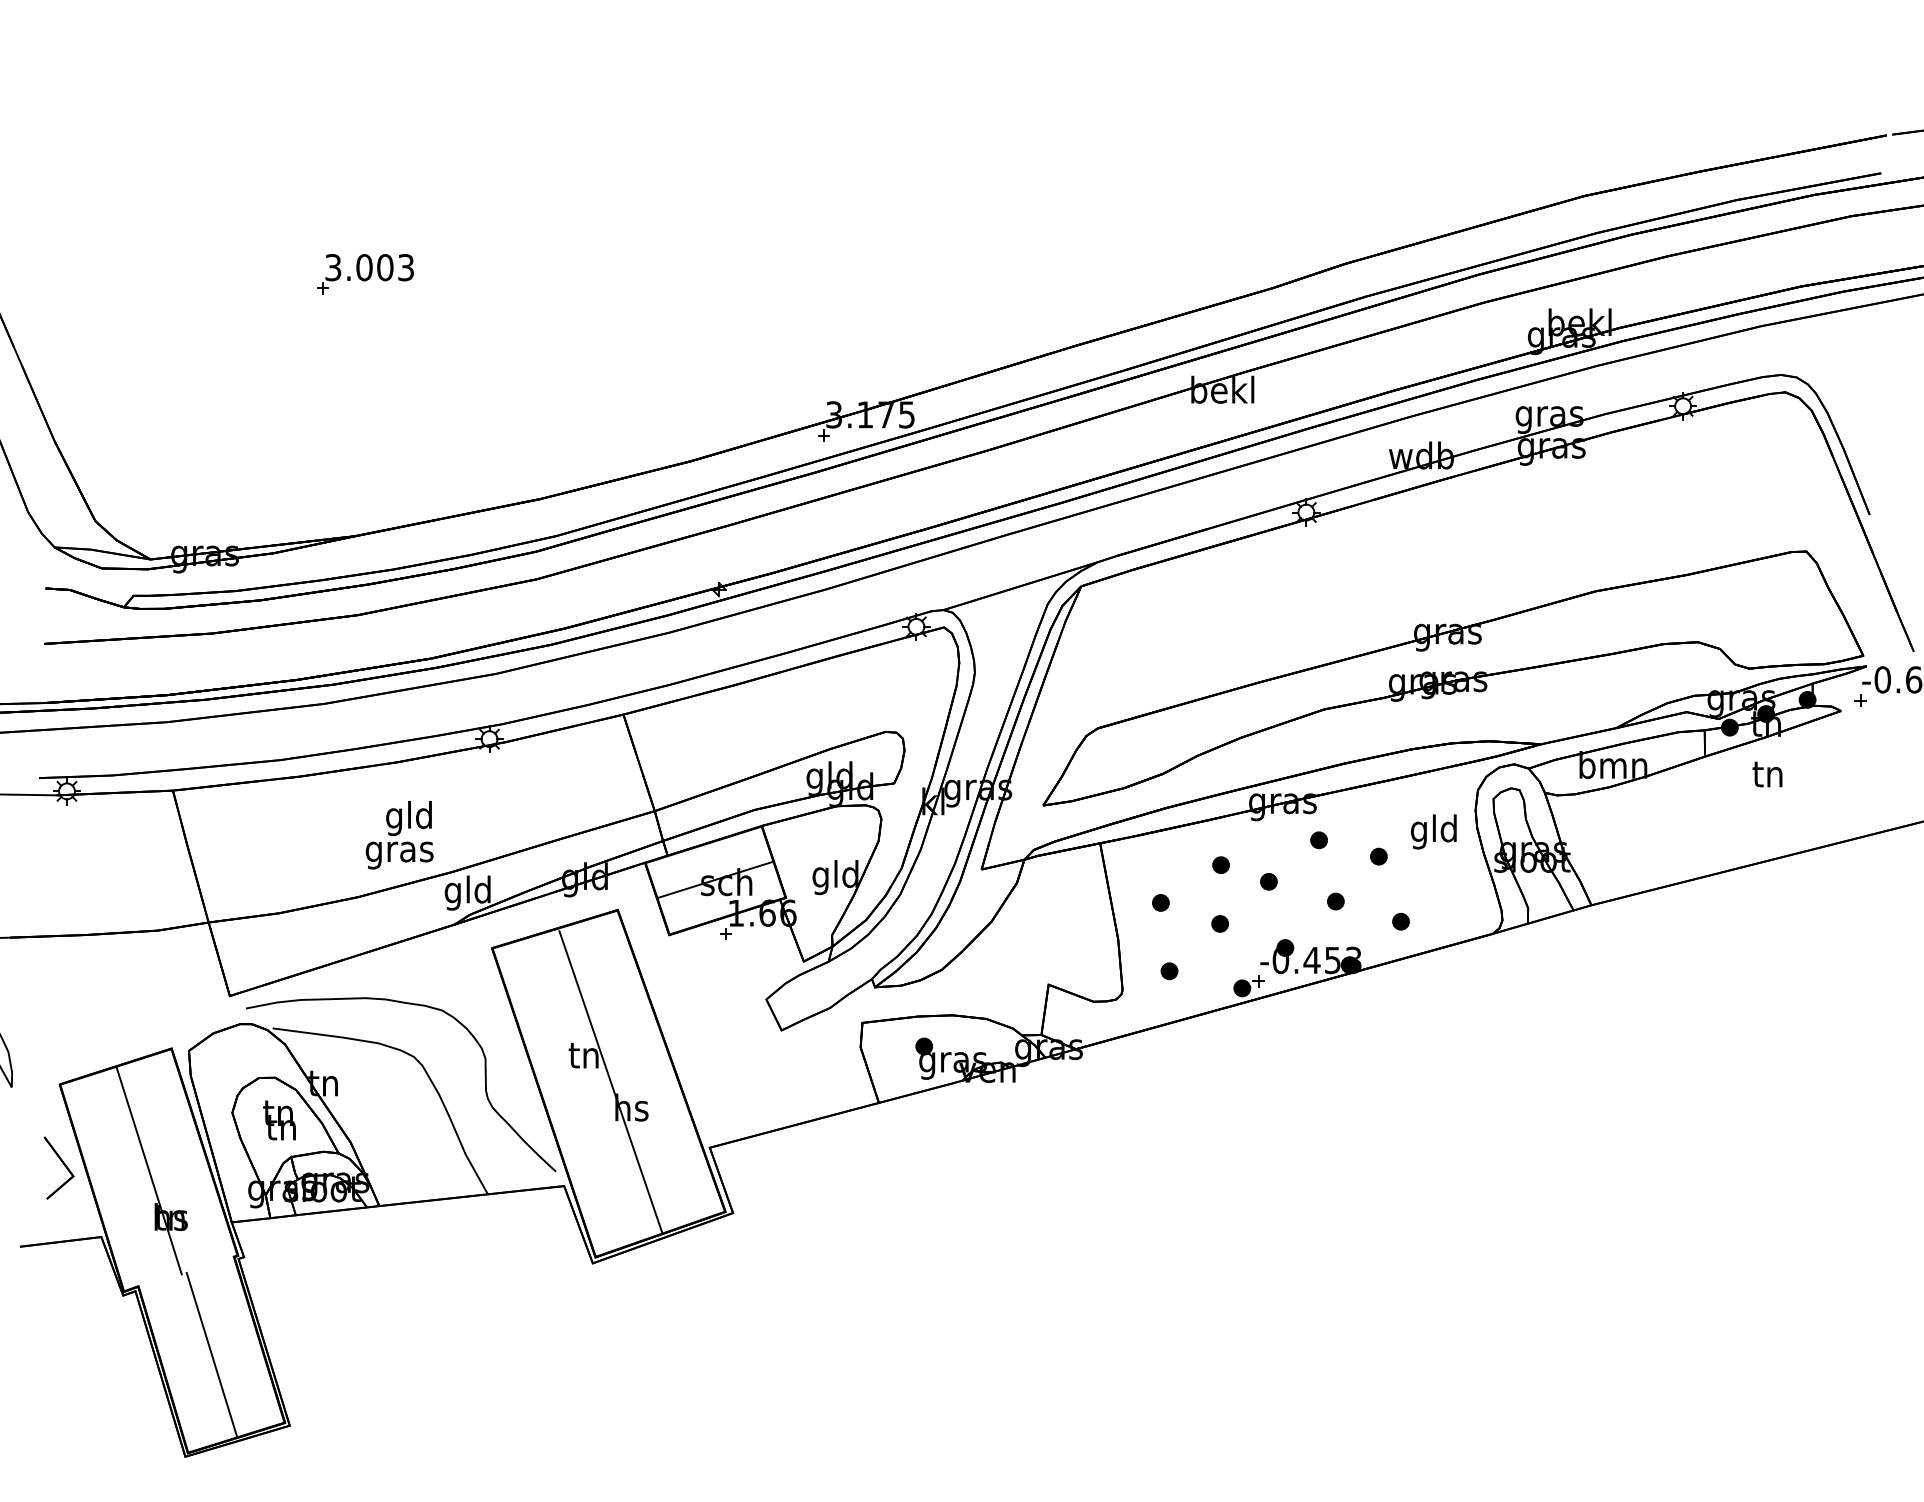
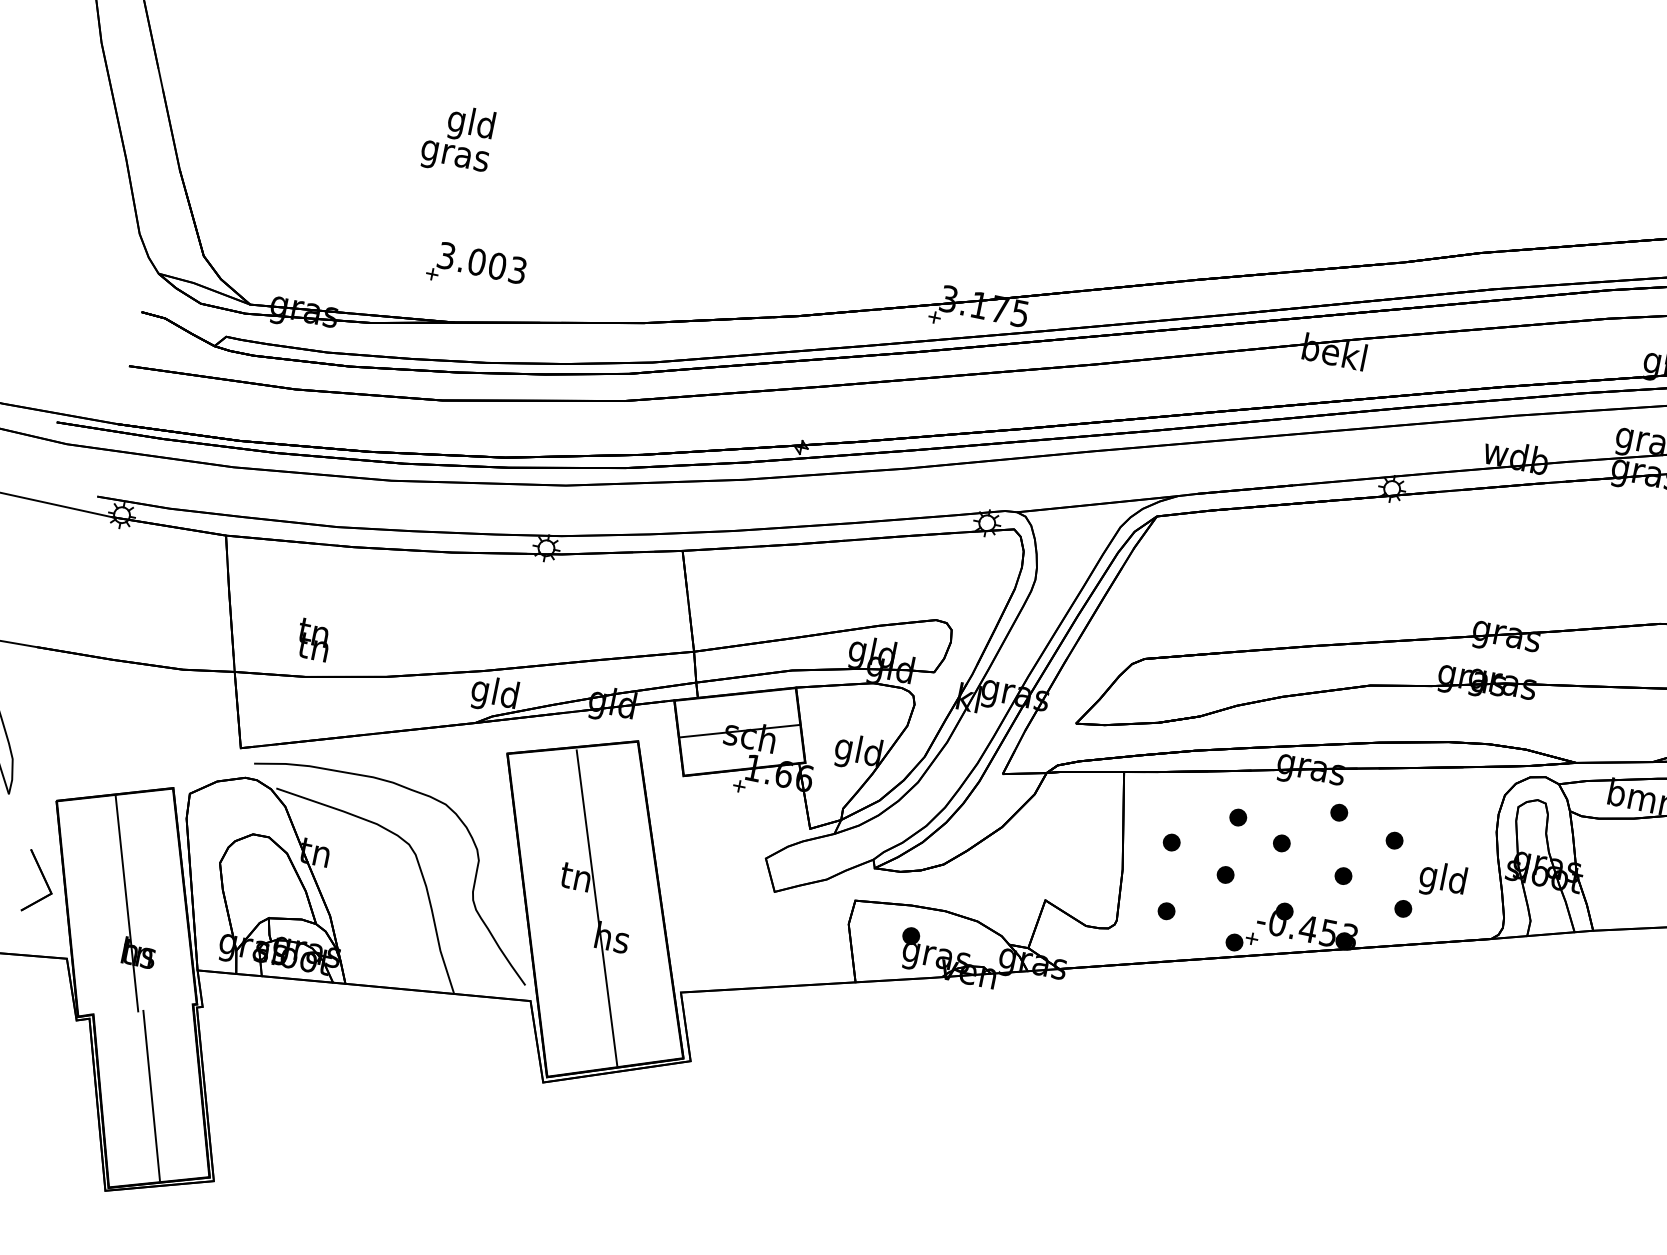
part: (365, 274) -> (476, 269), moved
text: (1433, 831) -> (1442, 879), moved
text: (399, 835) -> (458, 139), moved
text: (279, 1120) -> (313, 639), moved

